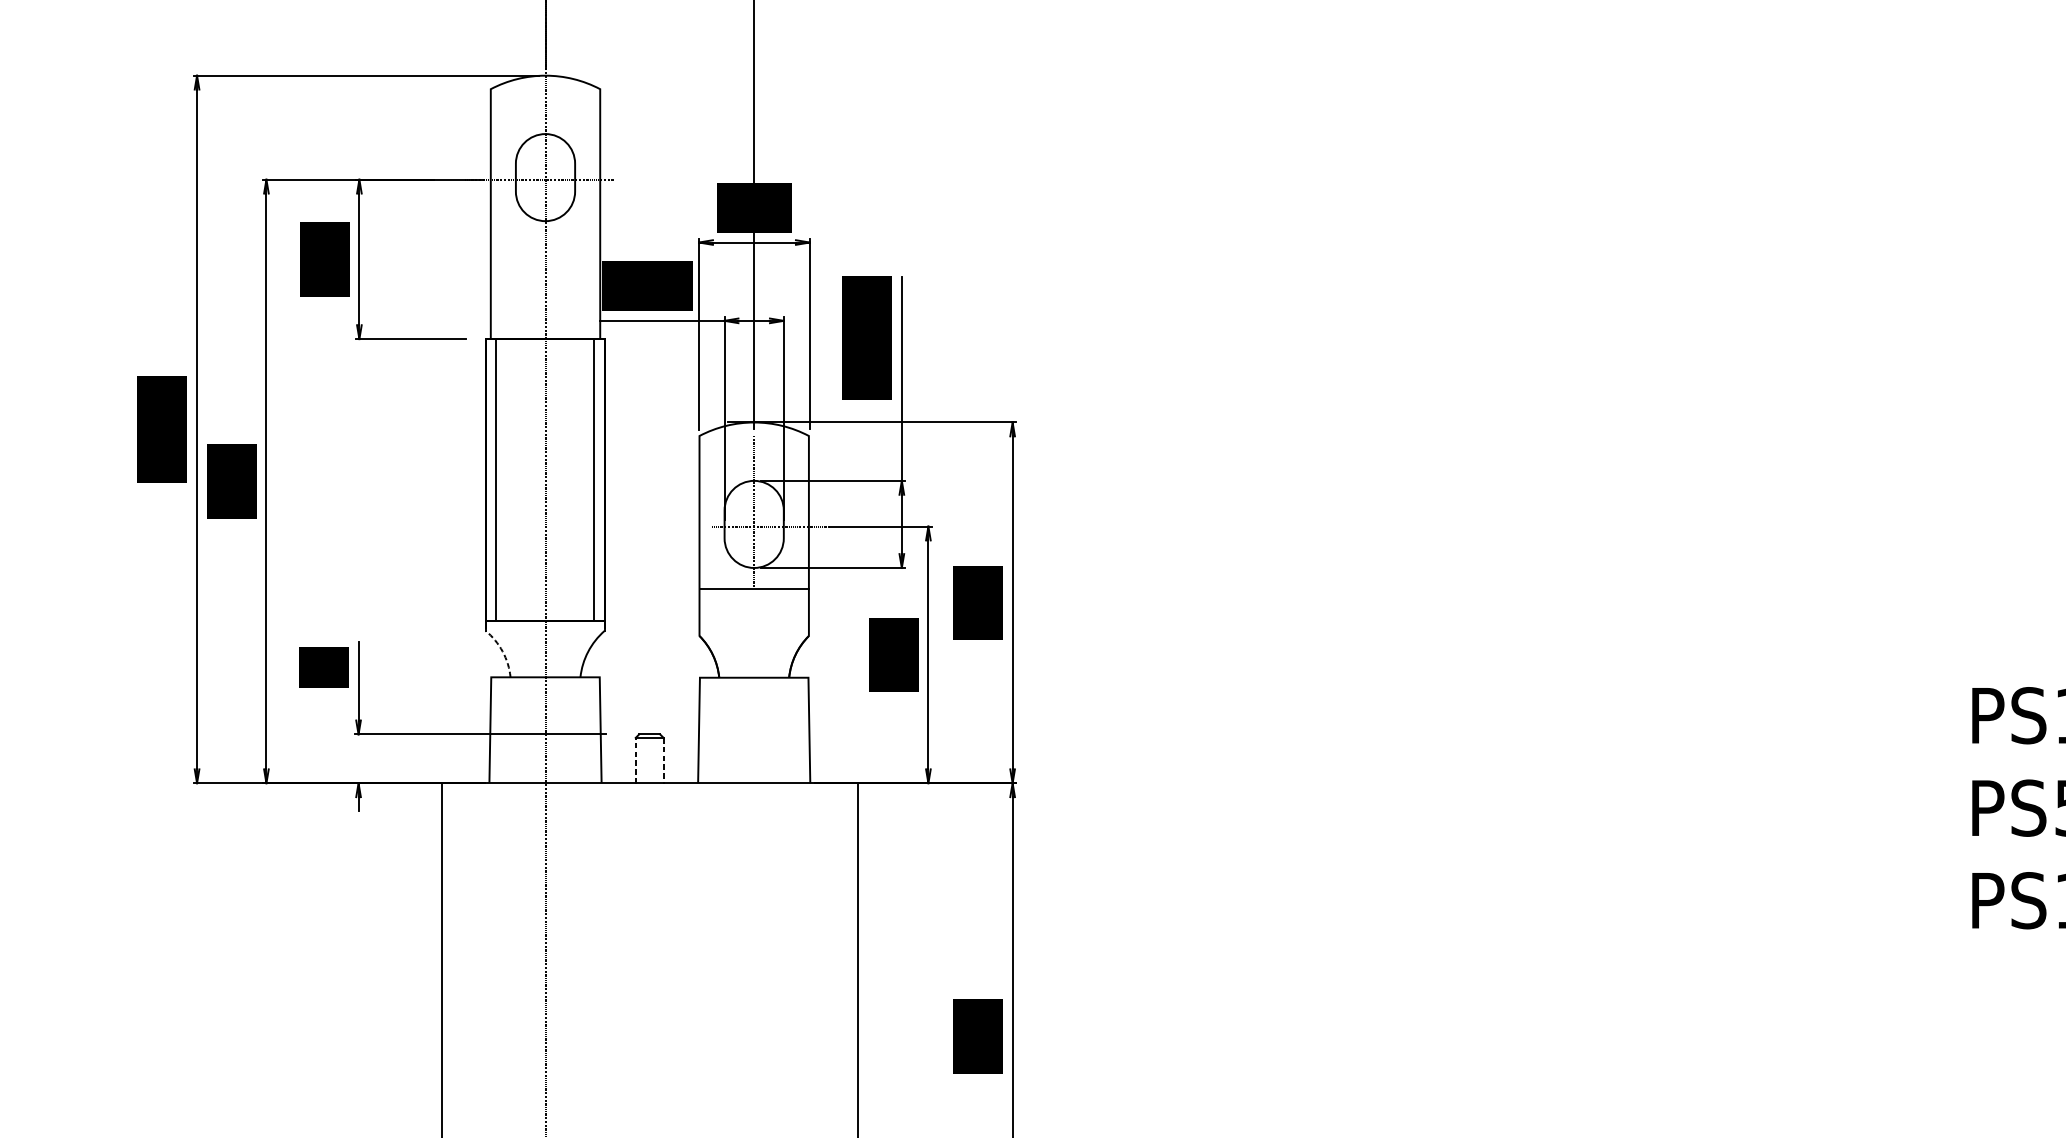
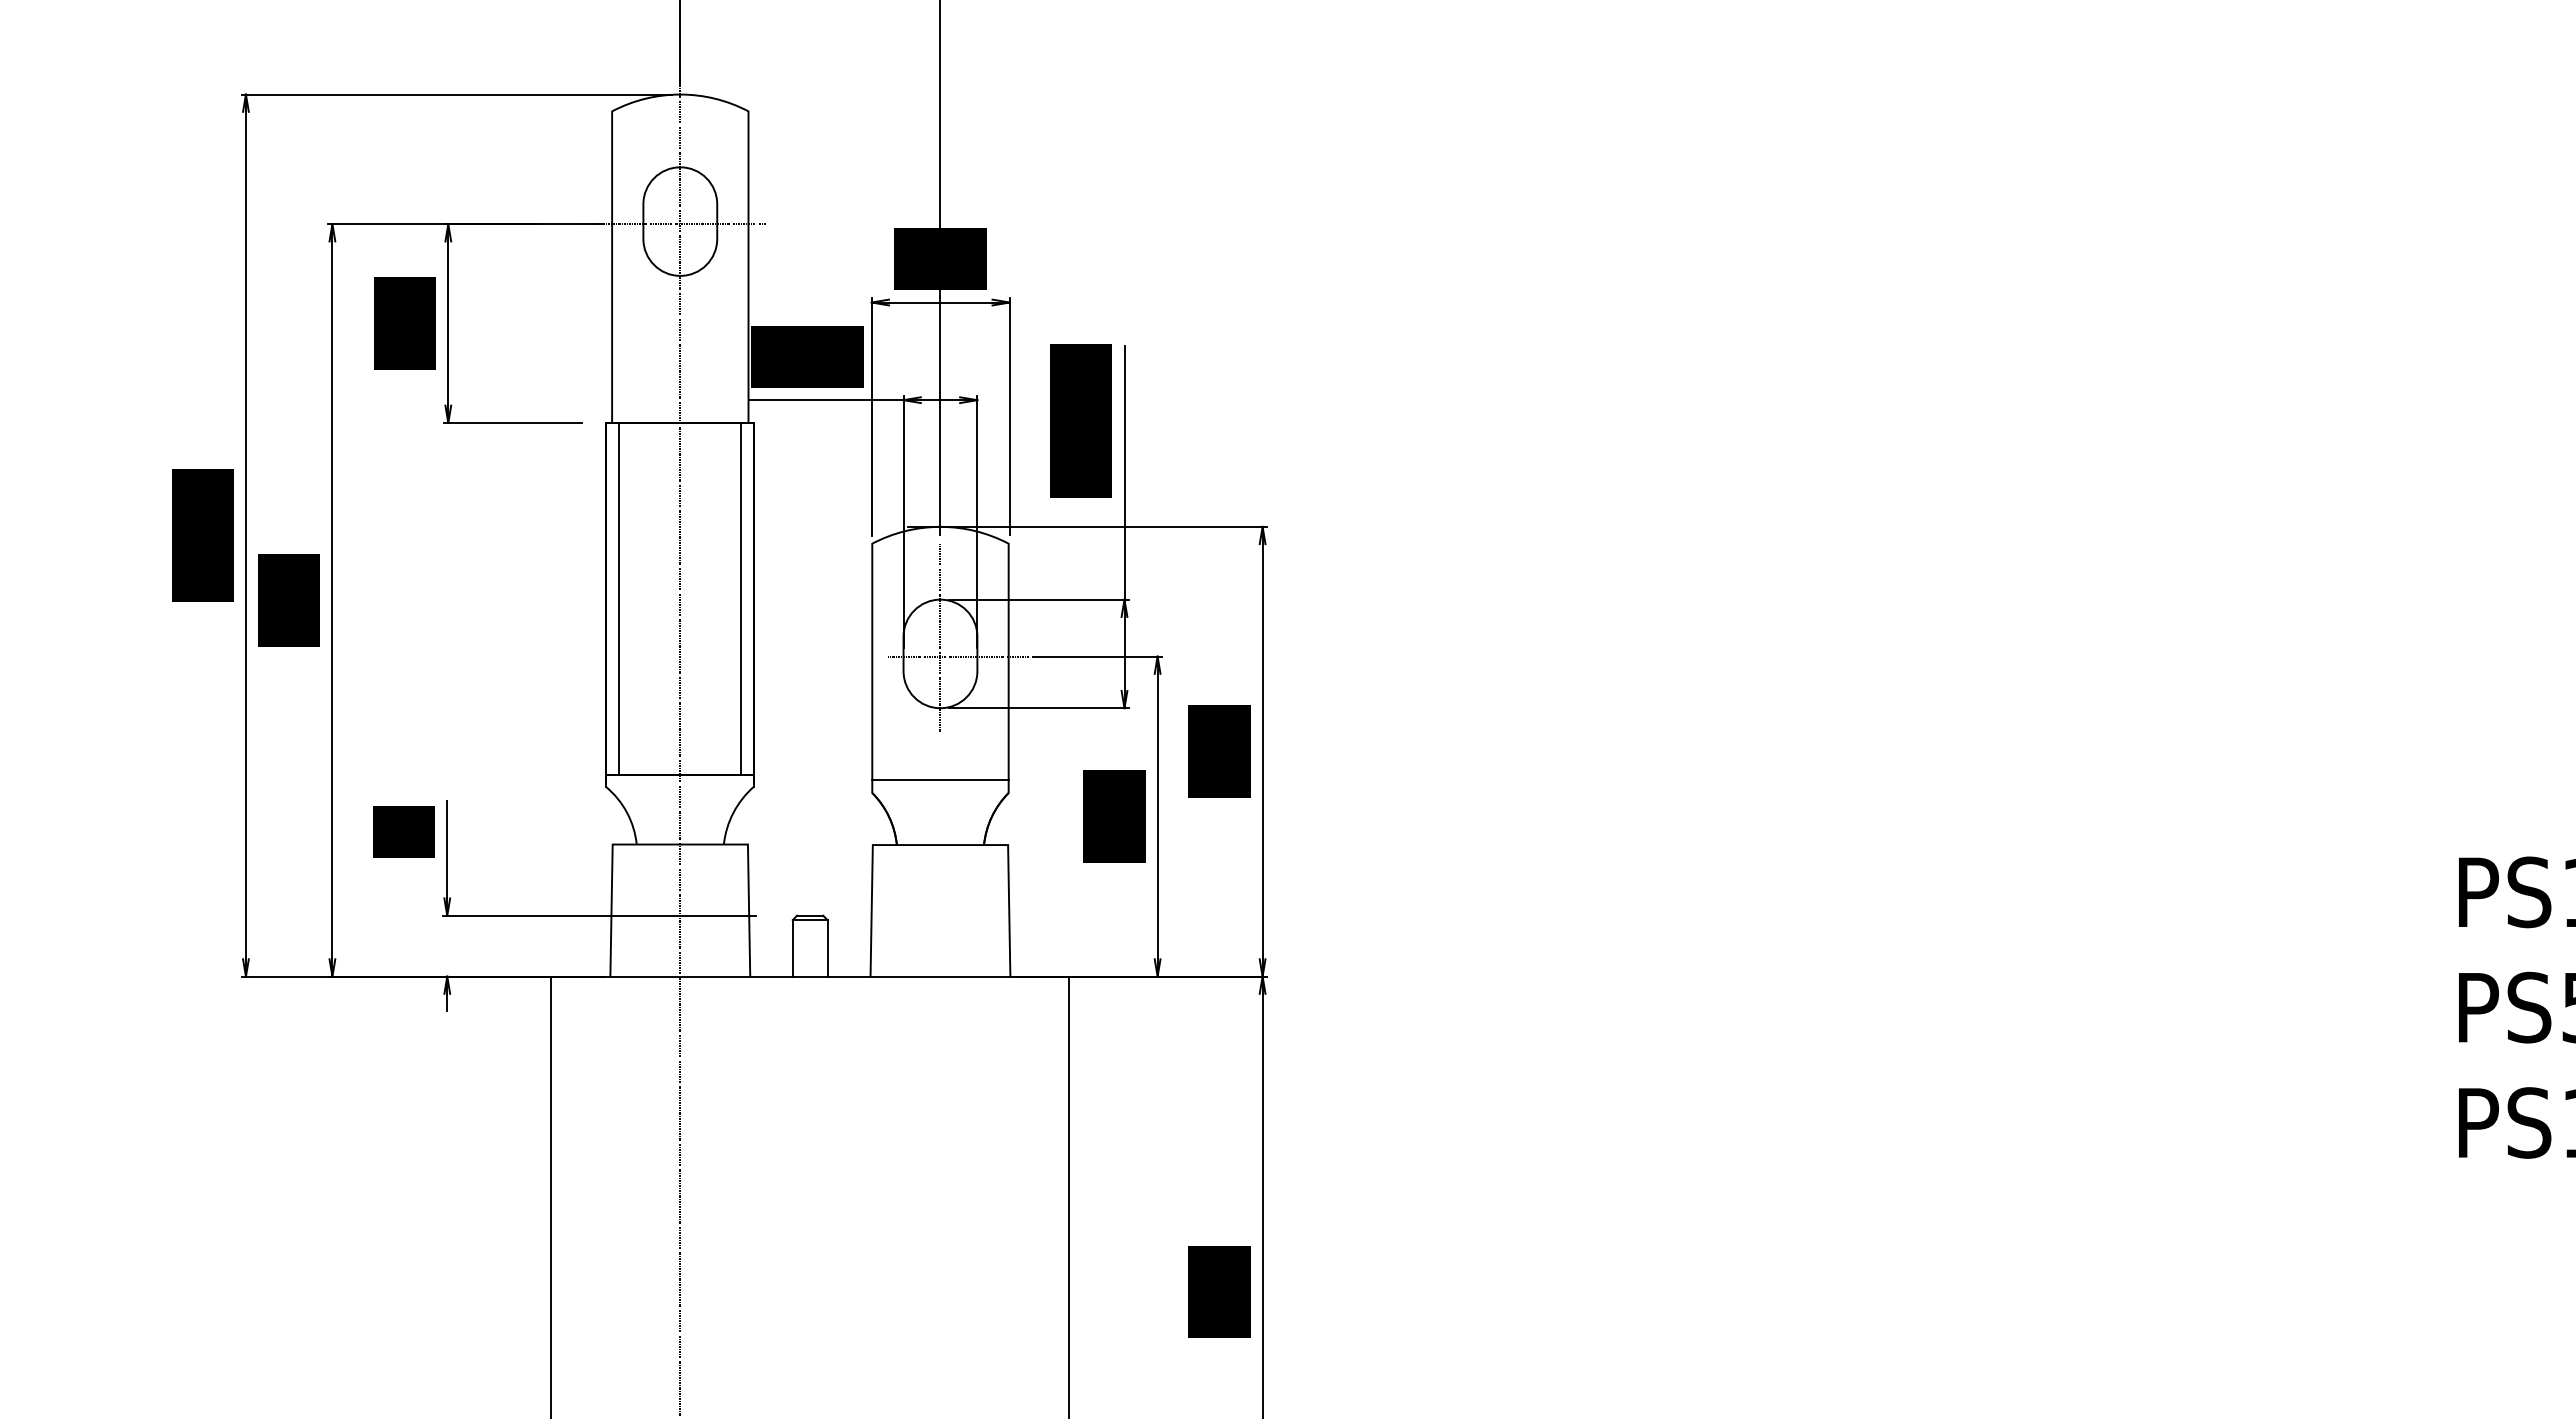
line: (754, 589) -> (940, 779), moved
arc: (502, 651) -> (626, 812), dashed -> solid
line: (636, 760) -> (793, 948), dashed -> solid
line: (664, 760) -> (828, 948), dashed -> solid

